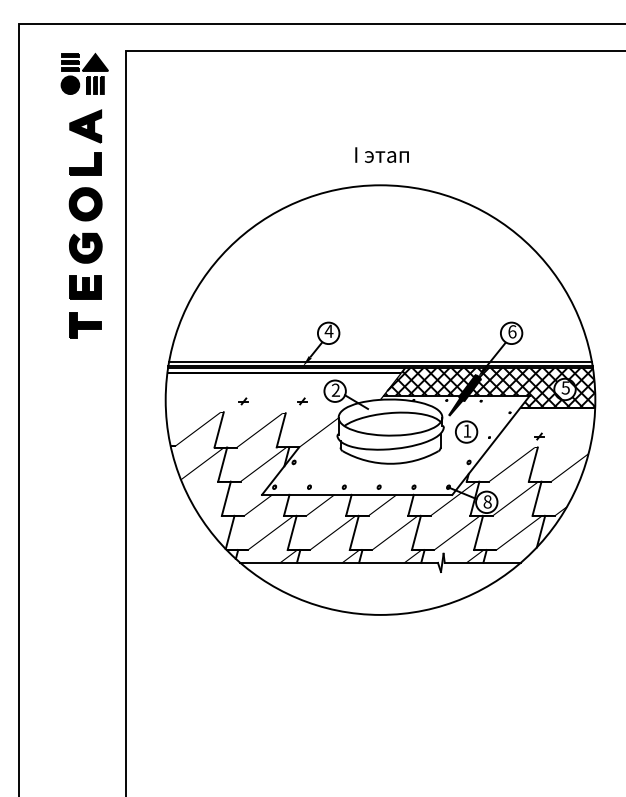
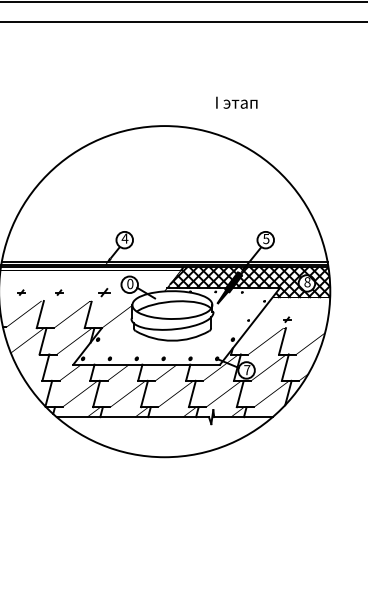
text: (381, 154) -> (236, 102), moved
text: (512, 331) -> (266, 238), 6 -> 5
text: (565, 387) -> (307, 281), 5 -> 8
text: (335, 389) -> (130, 283), 2 -> 0
part: (194, 401) -> (21, 292), added
part: (302, 401) -> (104, 292), size x1.6
part: (466, 431) -> (230, 315), removed
text: (487, 501) -> (247, 369), 8 -> 7

